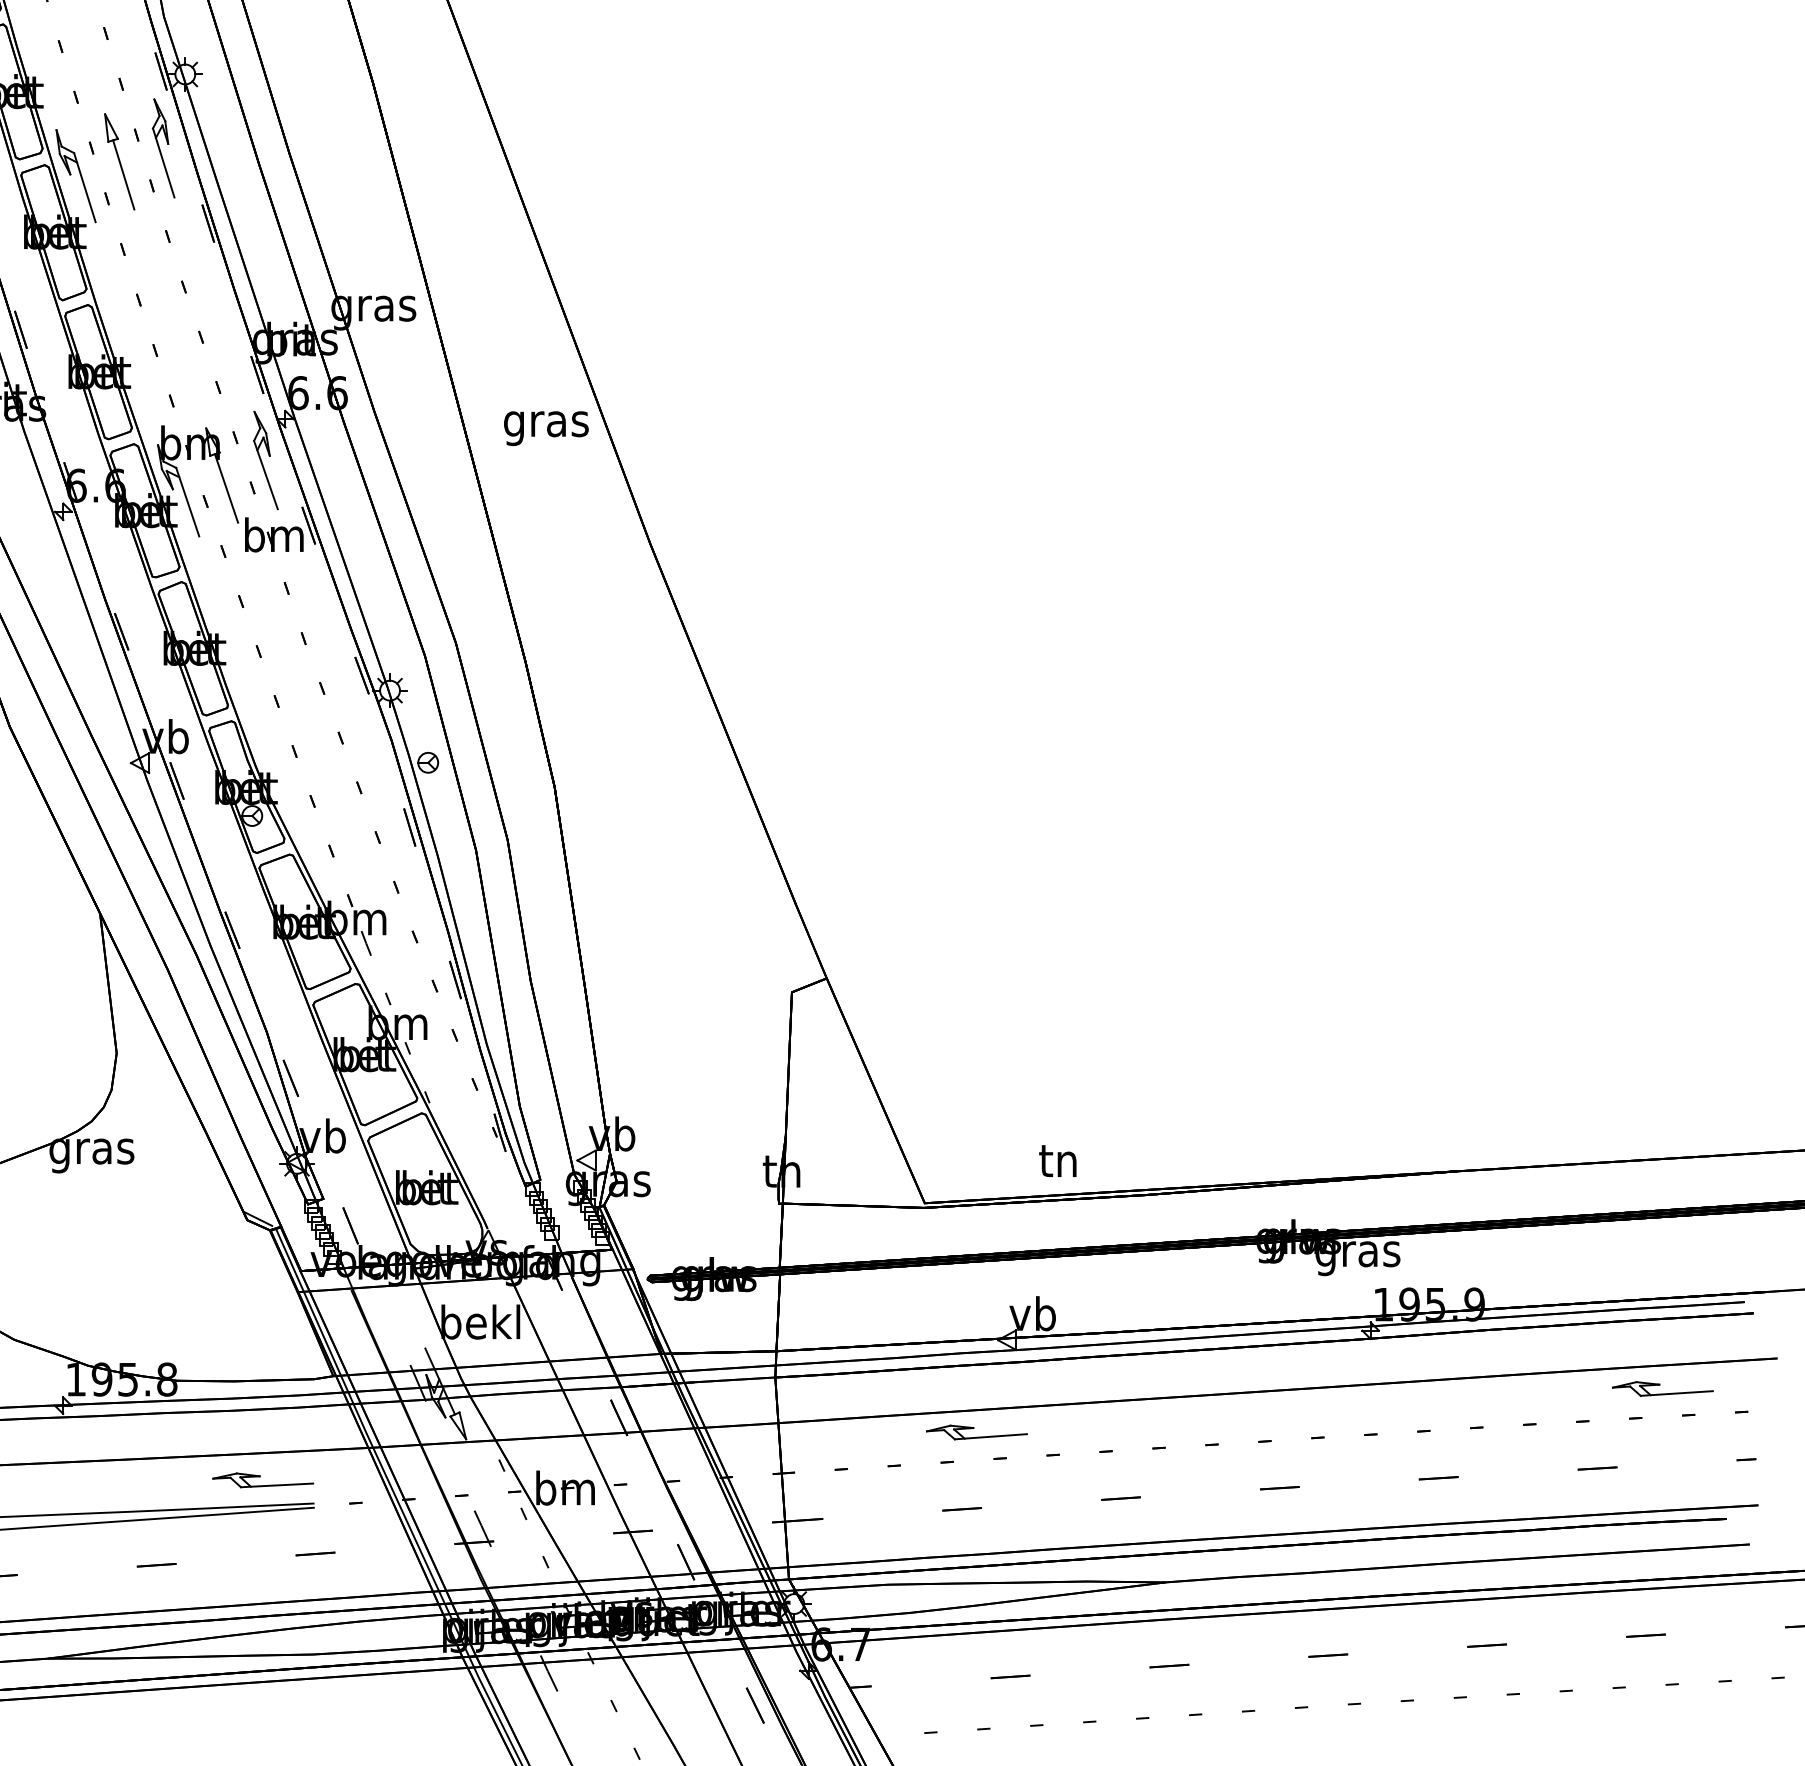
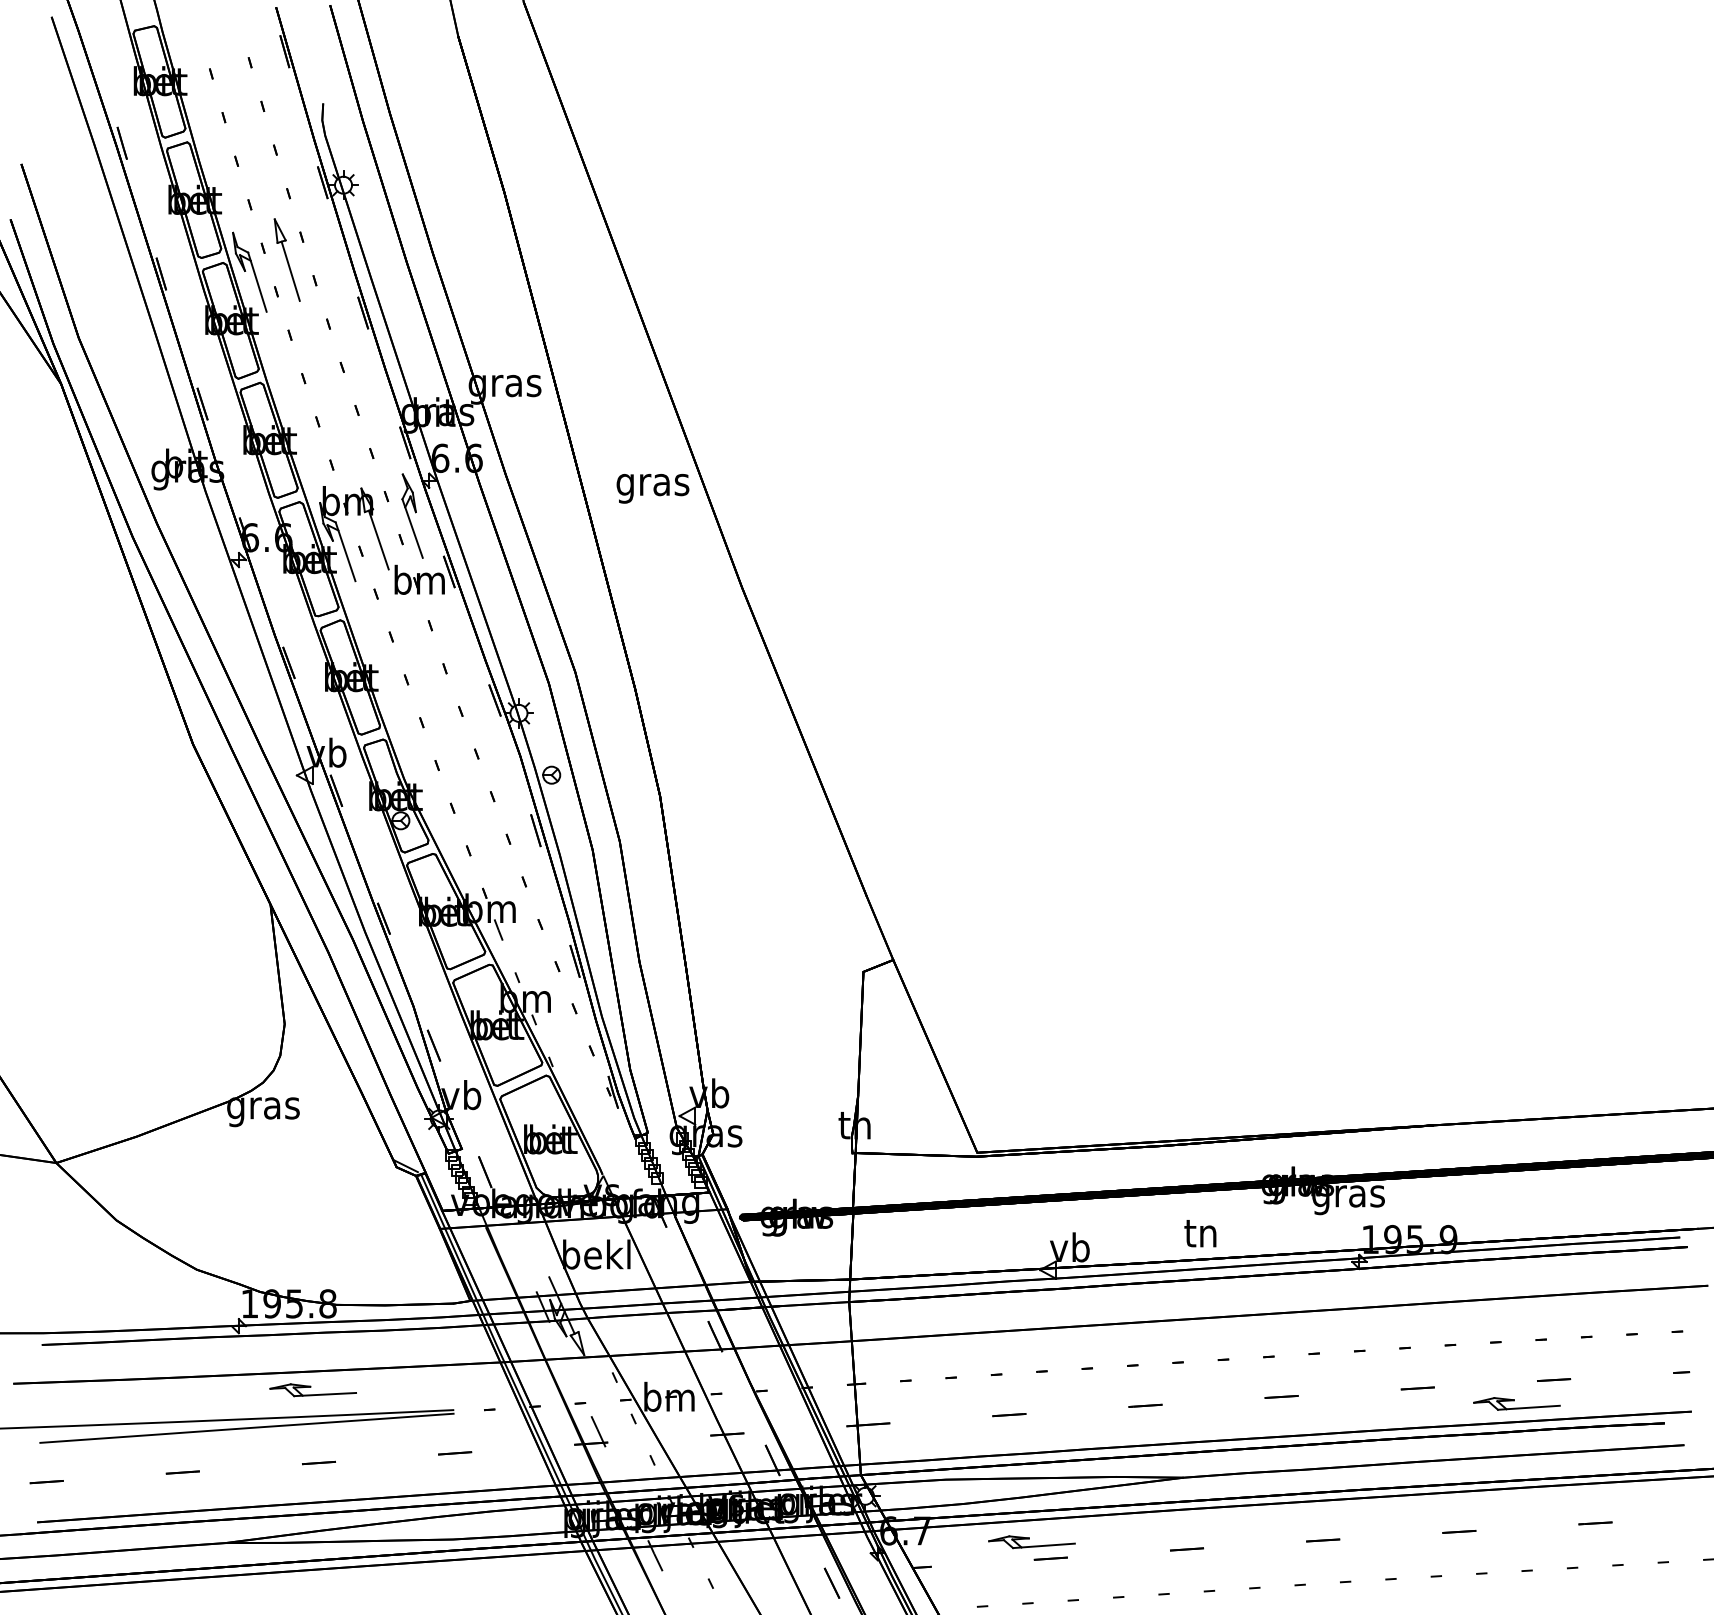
part: (163, 148) -> (324, 248), removed
text: (1057, 1160) -> (1200, 1233), moved
part: (1662, 1388) -> (1516, 1403), moved
part: (976, 1432) -> (1031, 1542), moved
part: (262, 1480) -> (312, 1390), moved

